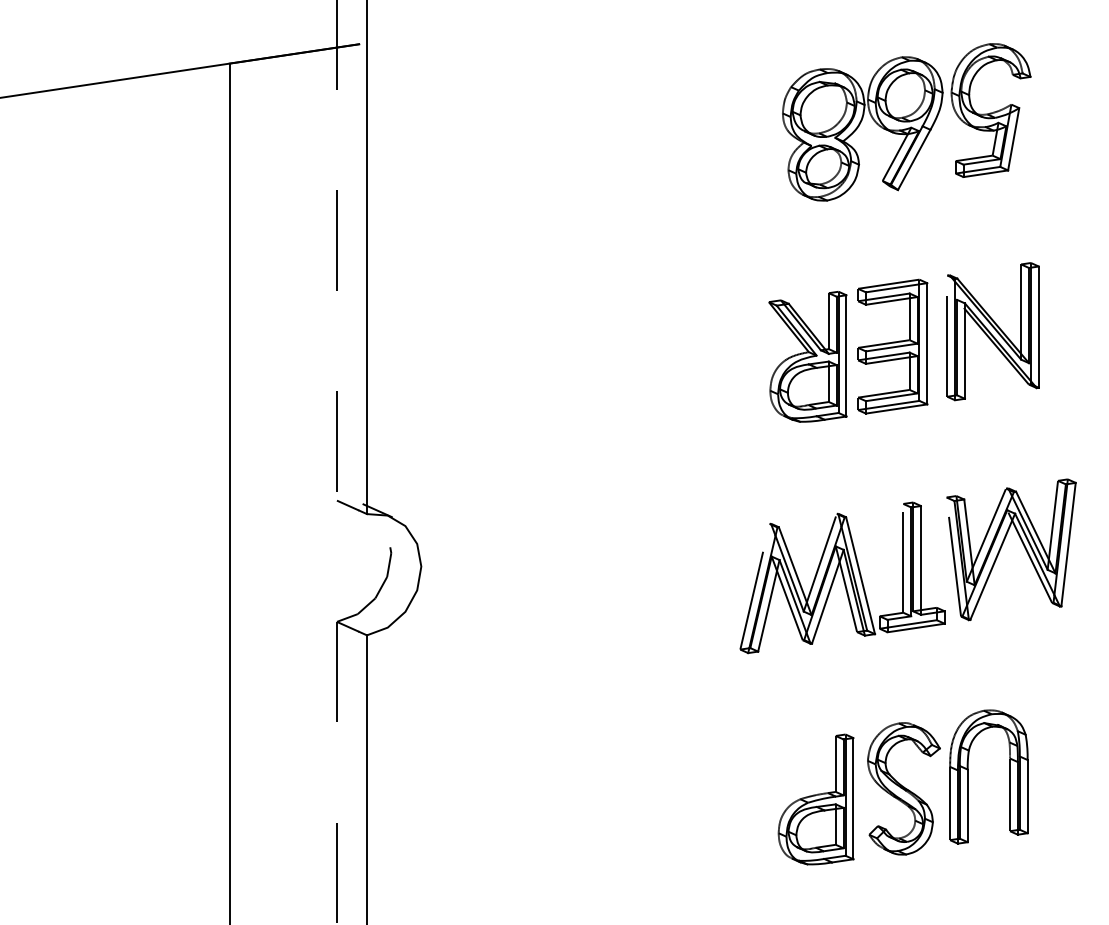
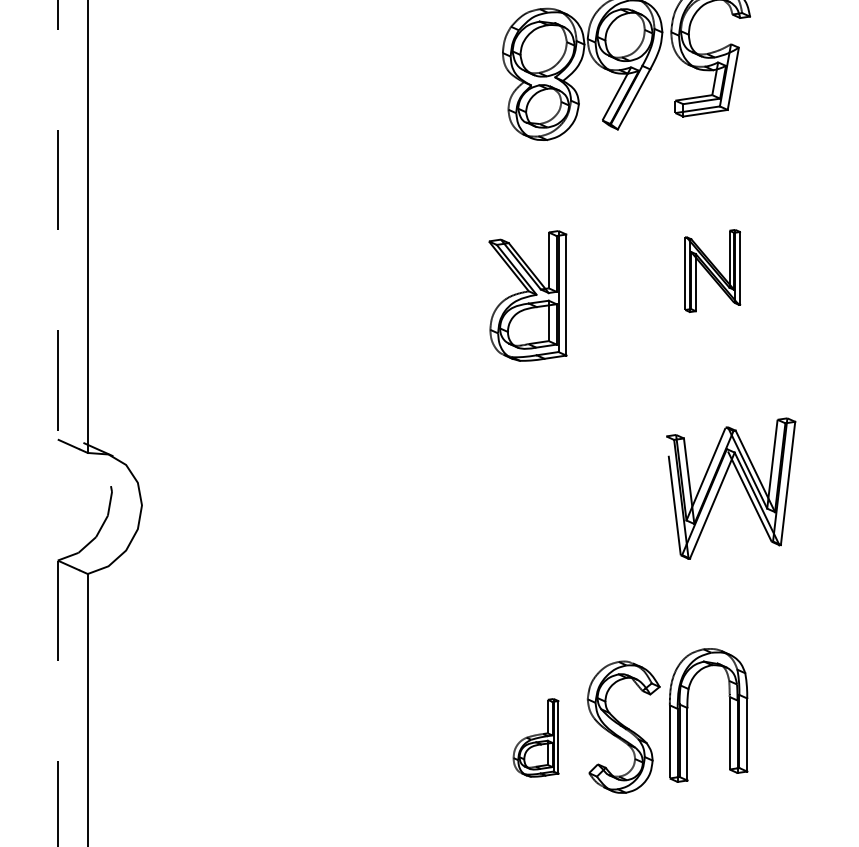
part: (992, 331) -> (712, 270), size x0.6
part: (892, 346) -> (612, 285), removed
part: (842, 577) -> (562, 516), removed
part: (815, 799) -> (535, 737), size x0.6

